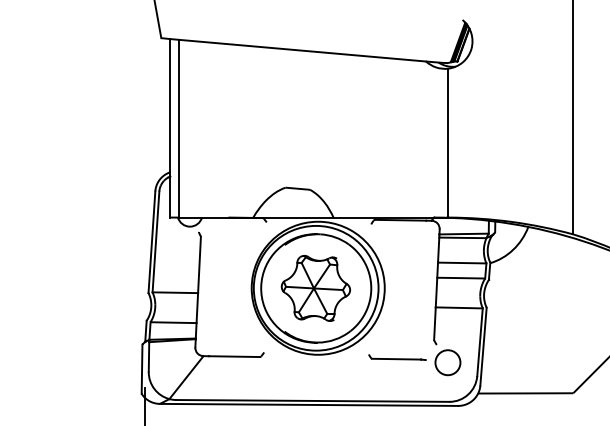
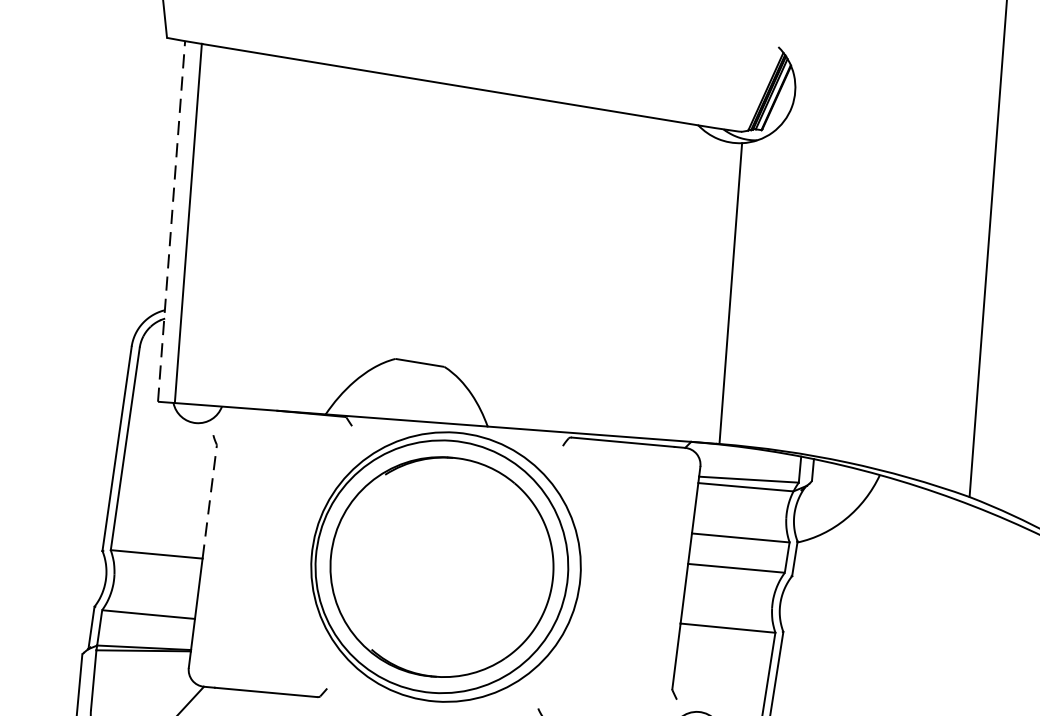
line: (170, 127) -> (172, 219), solid -> dashed
line: (199, 264) -> (209, 501), solid -> dashed
part: (315, 288) -> (440, 567), removed

